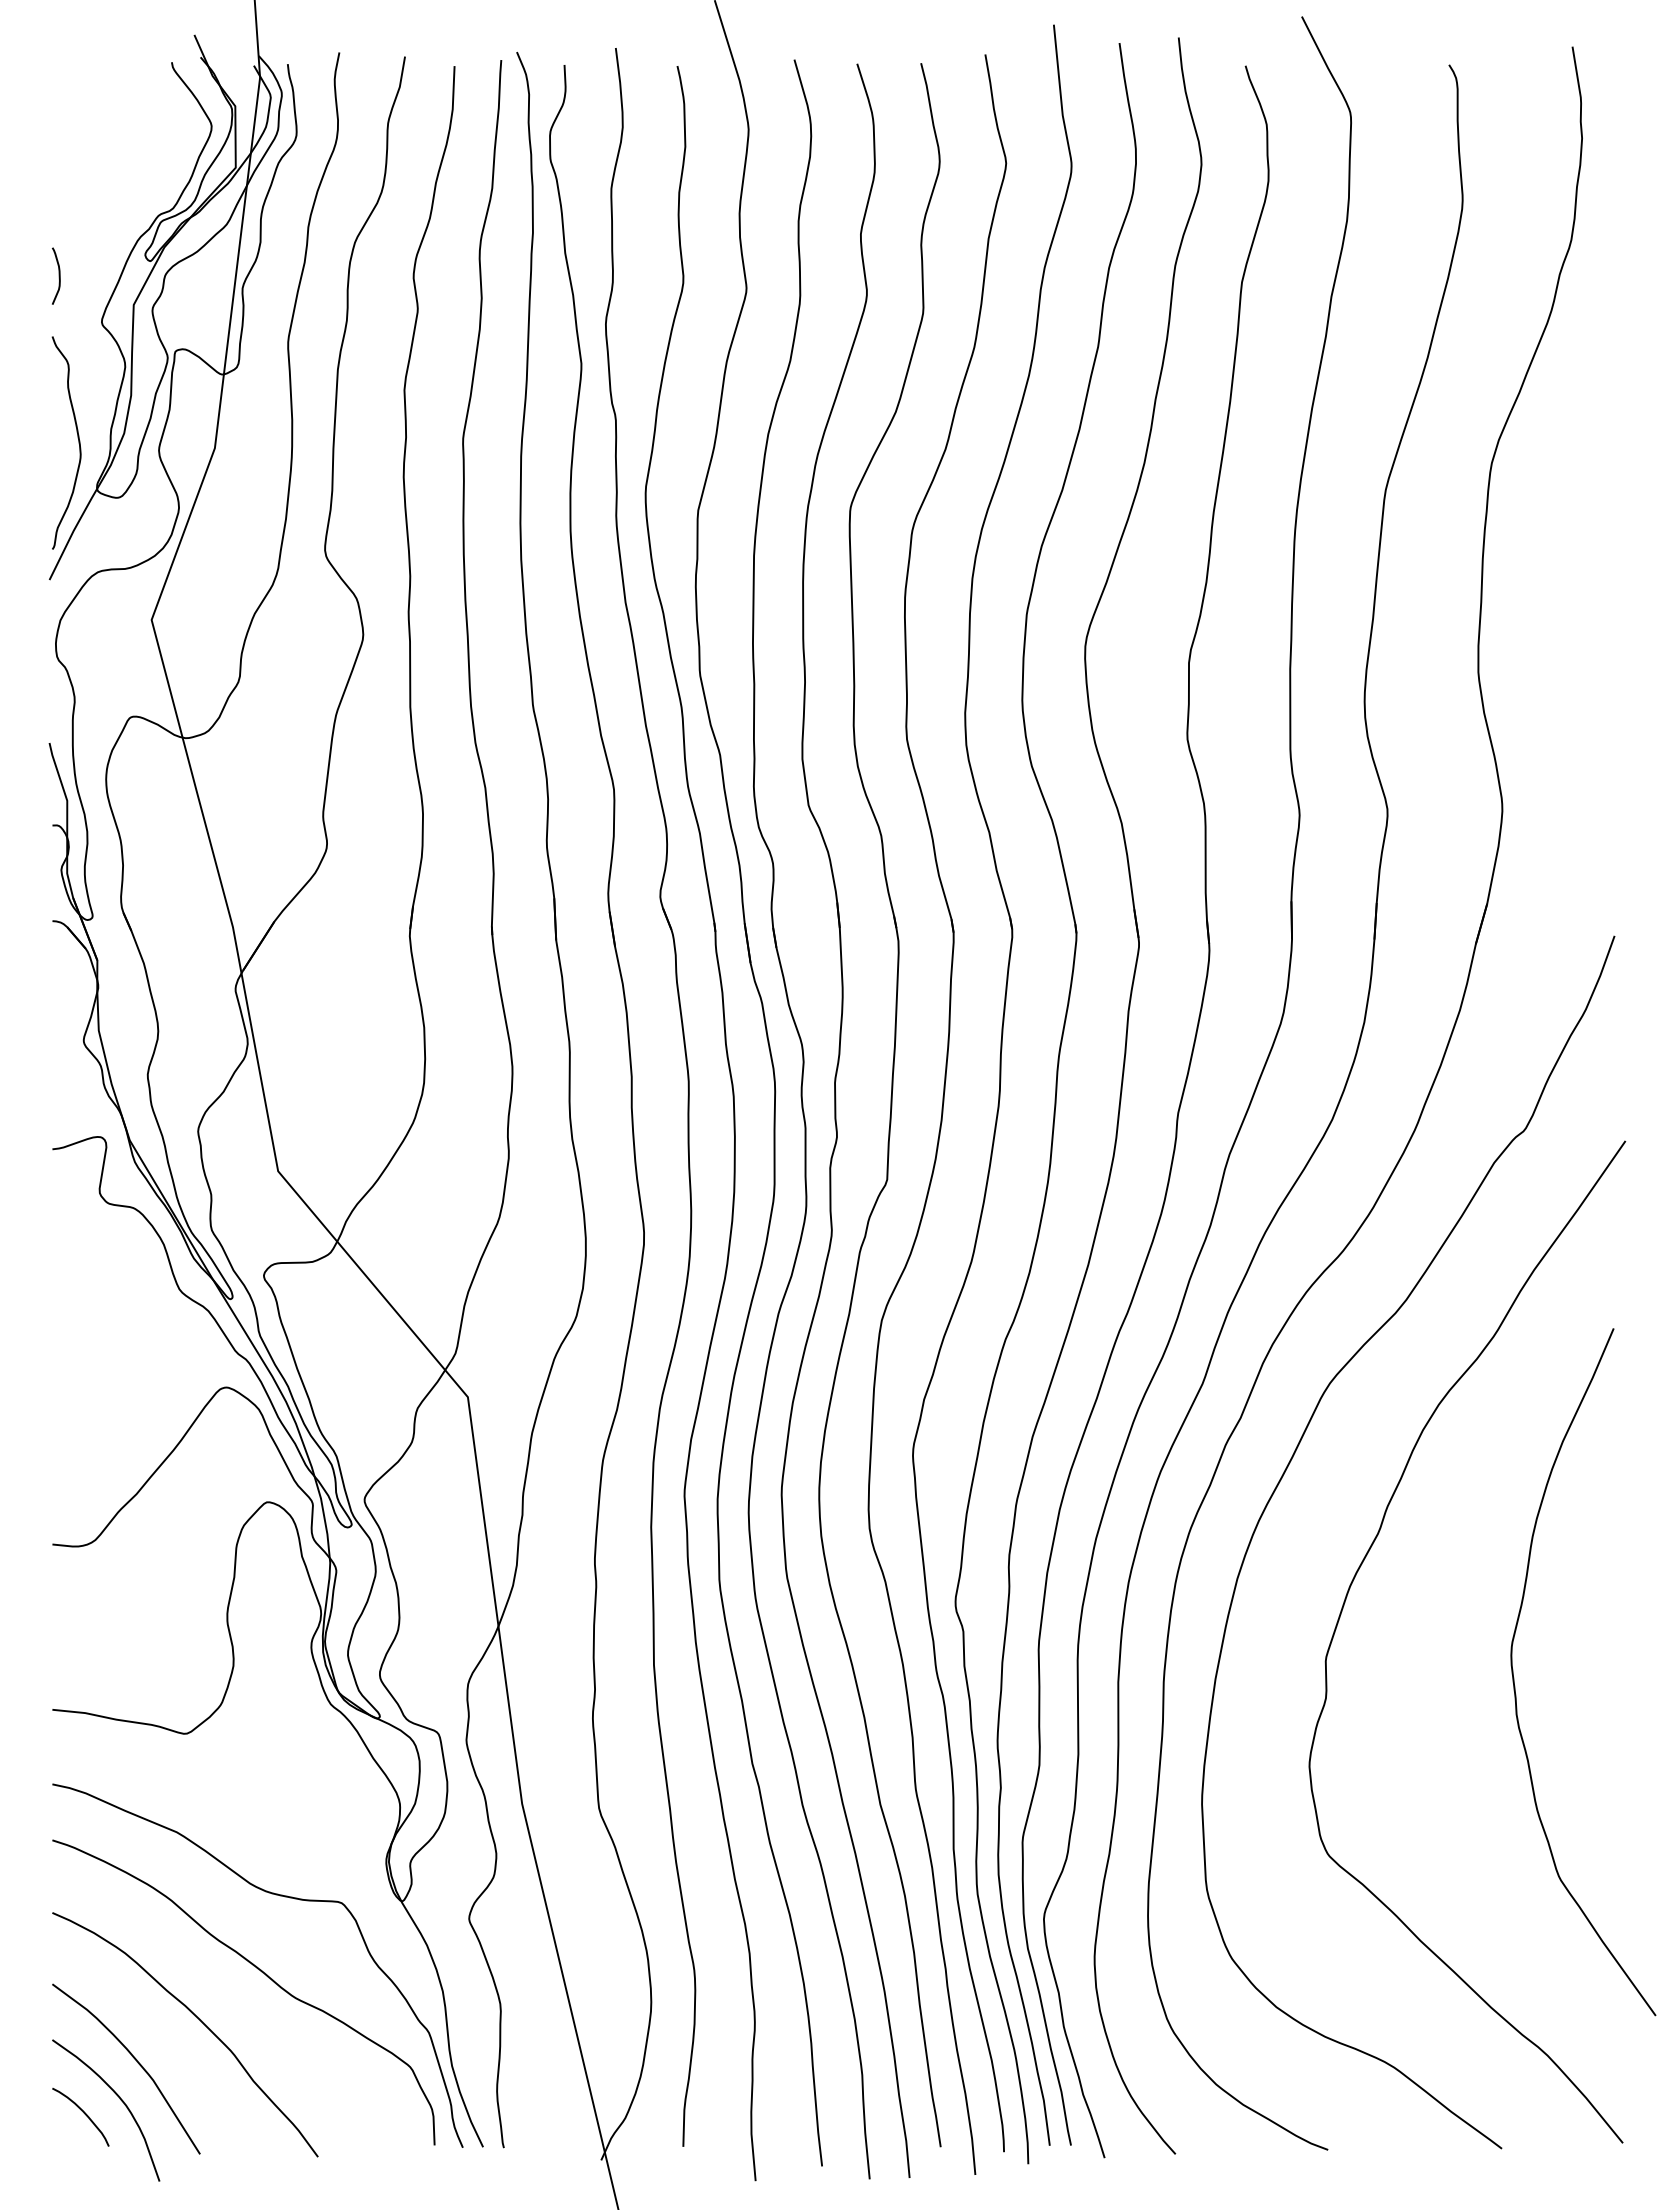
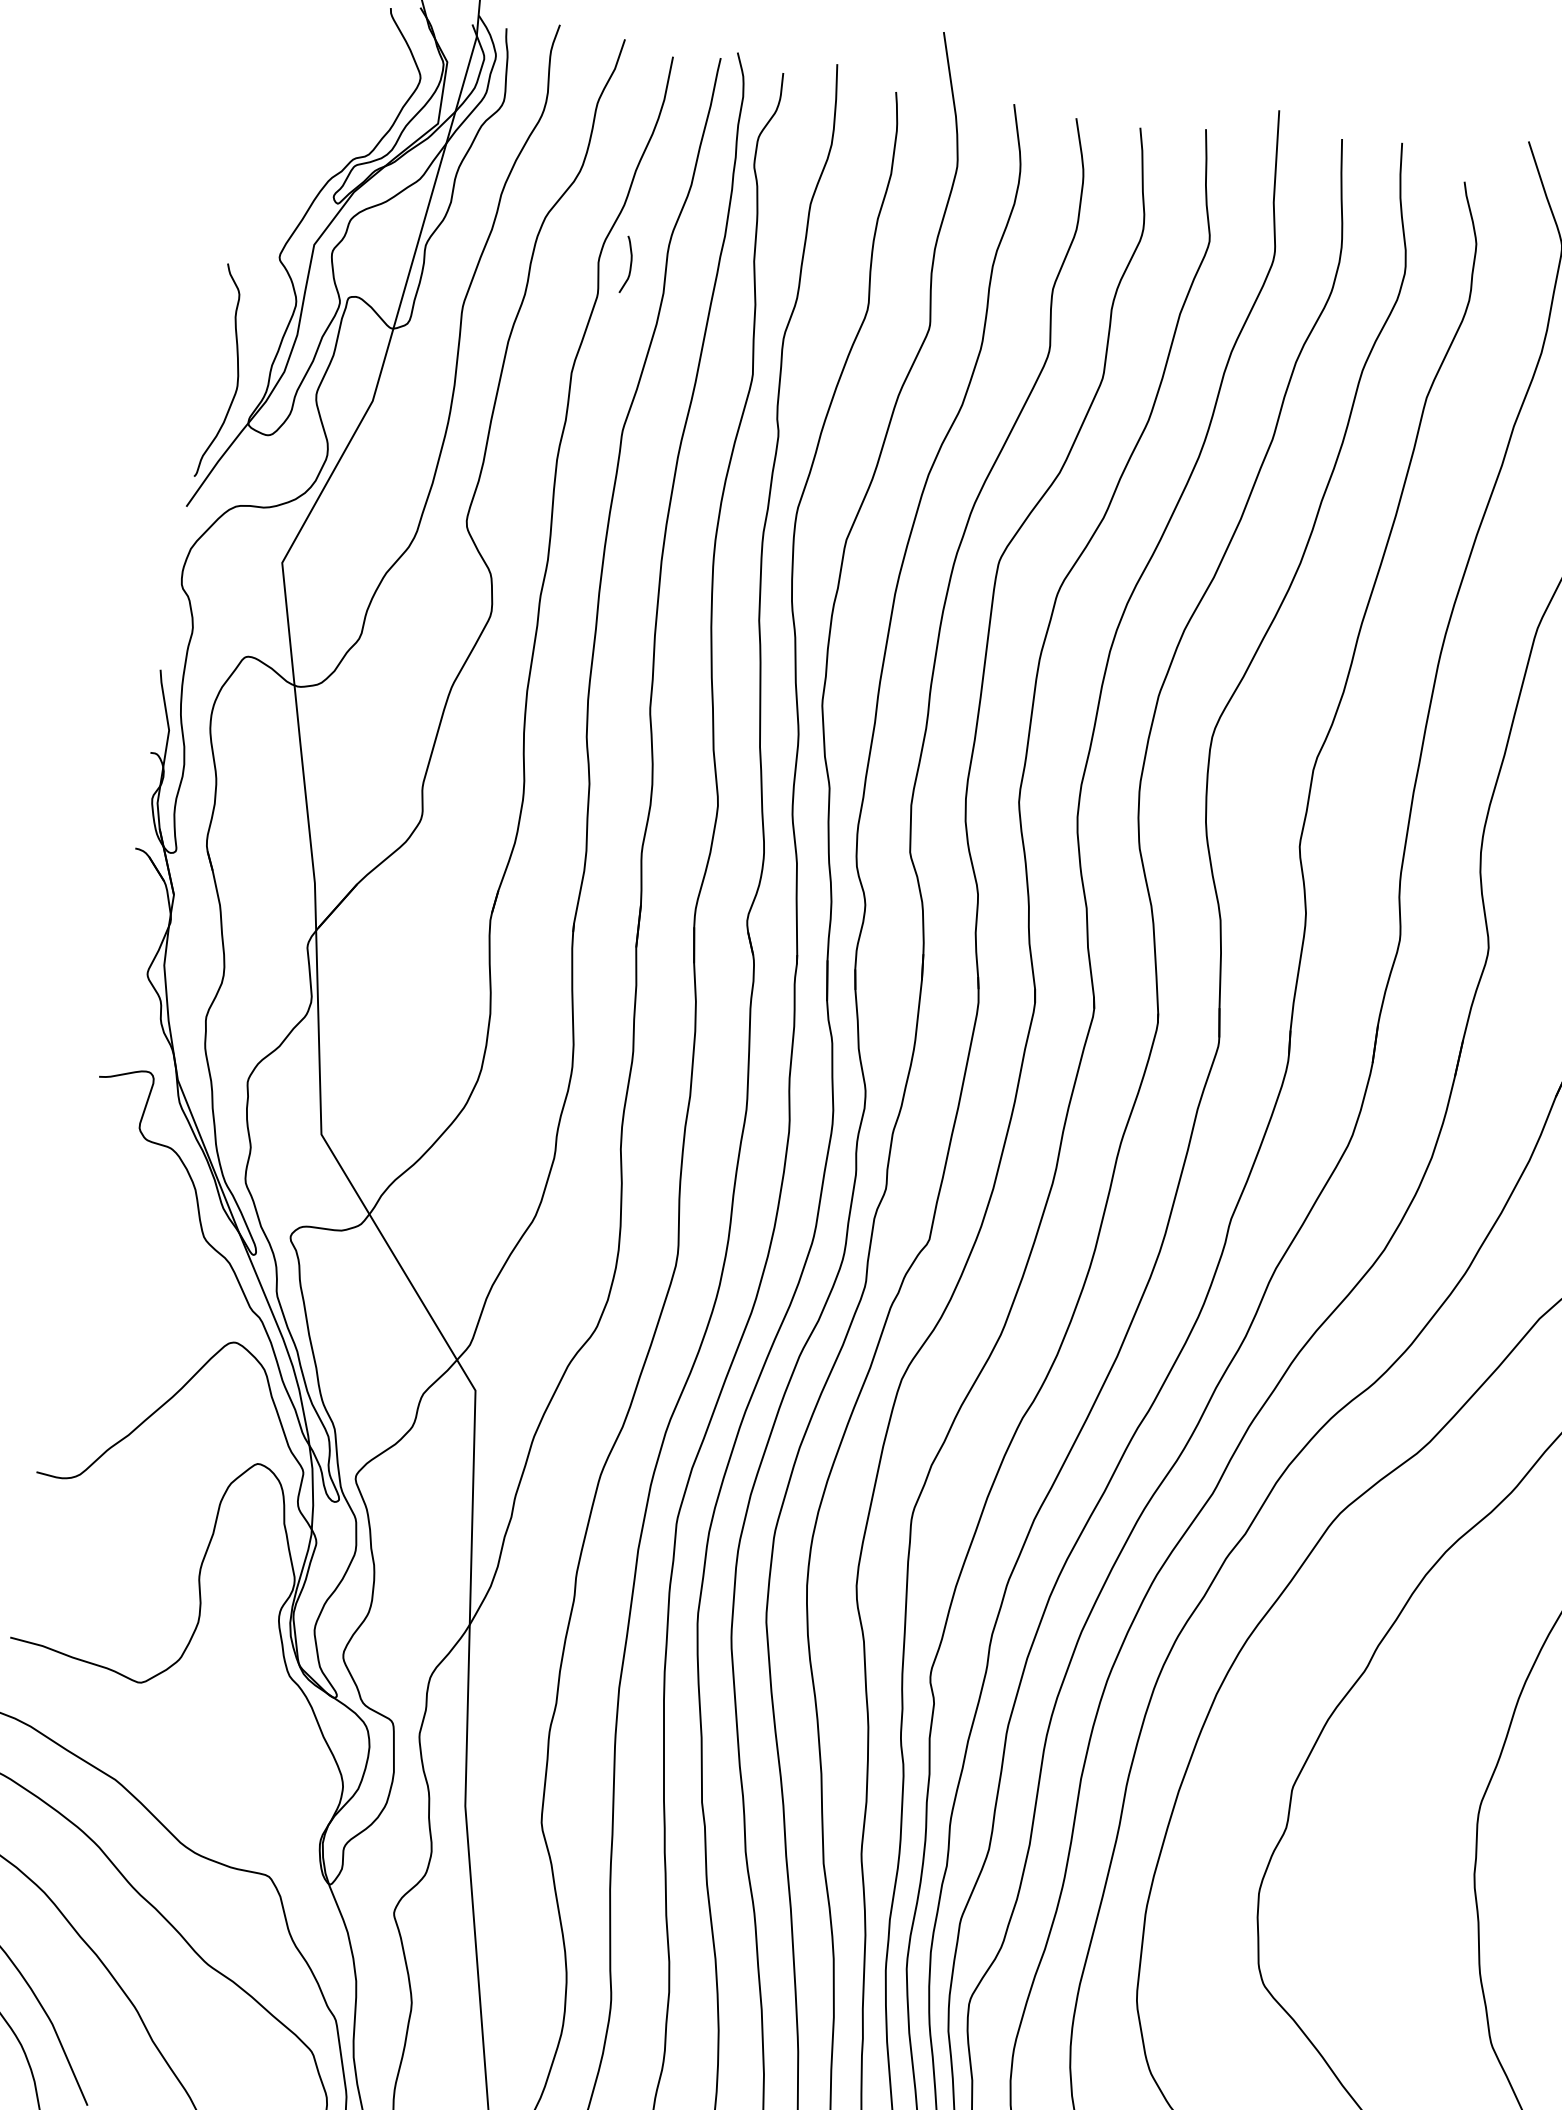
curve: (58, 275) -> (629, 264), moved

